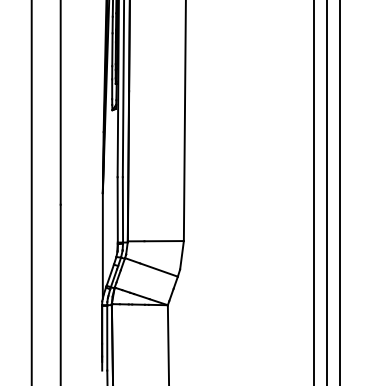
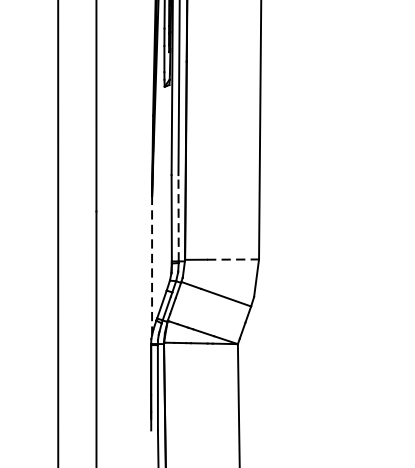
line: (122, 209) -> (178, 217), solid -> dashed
line: (164, 241) -> (233, 260), solid -> dashed
line: (102, 245) -> (151, 265), solid -> dashed

